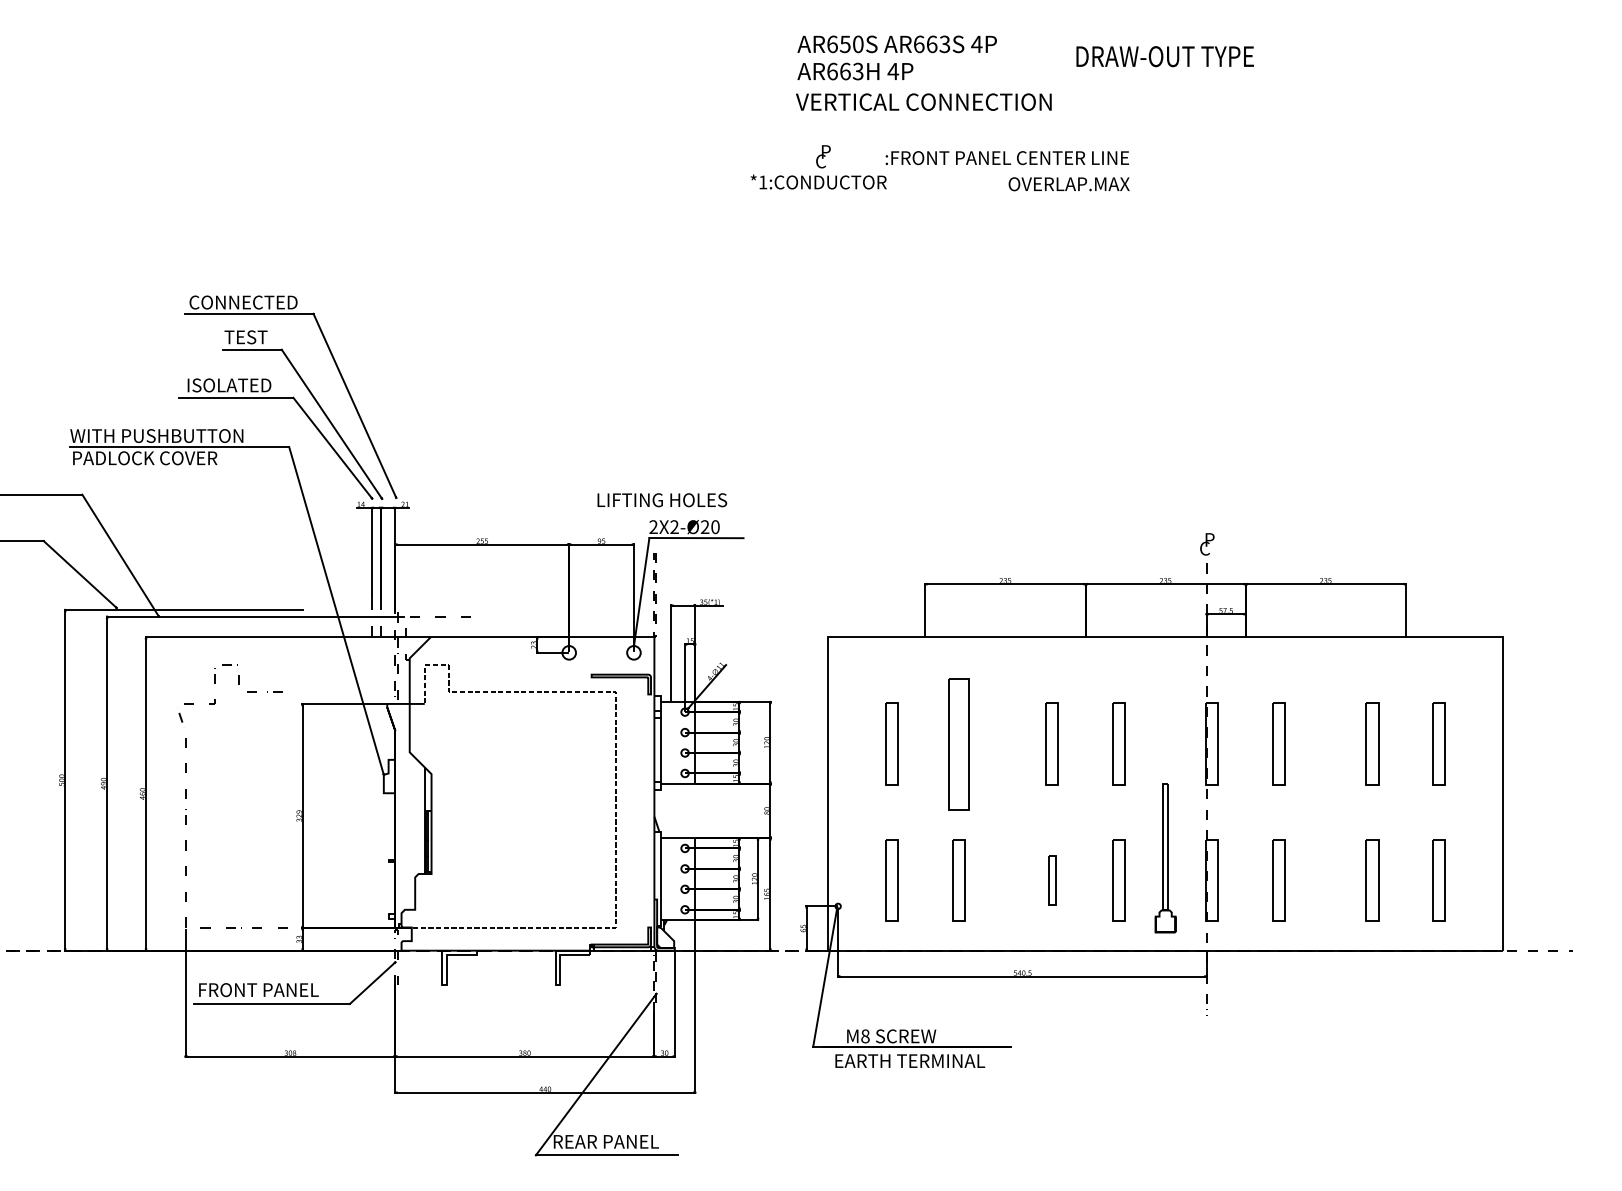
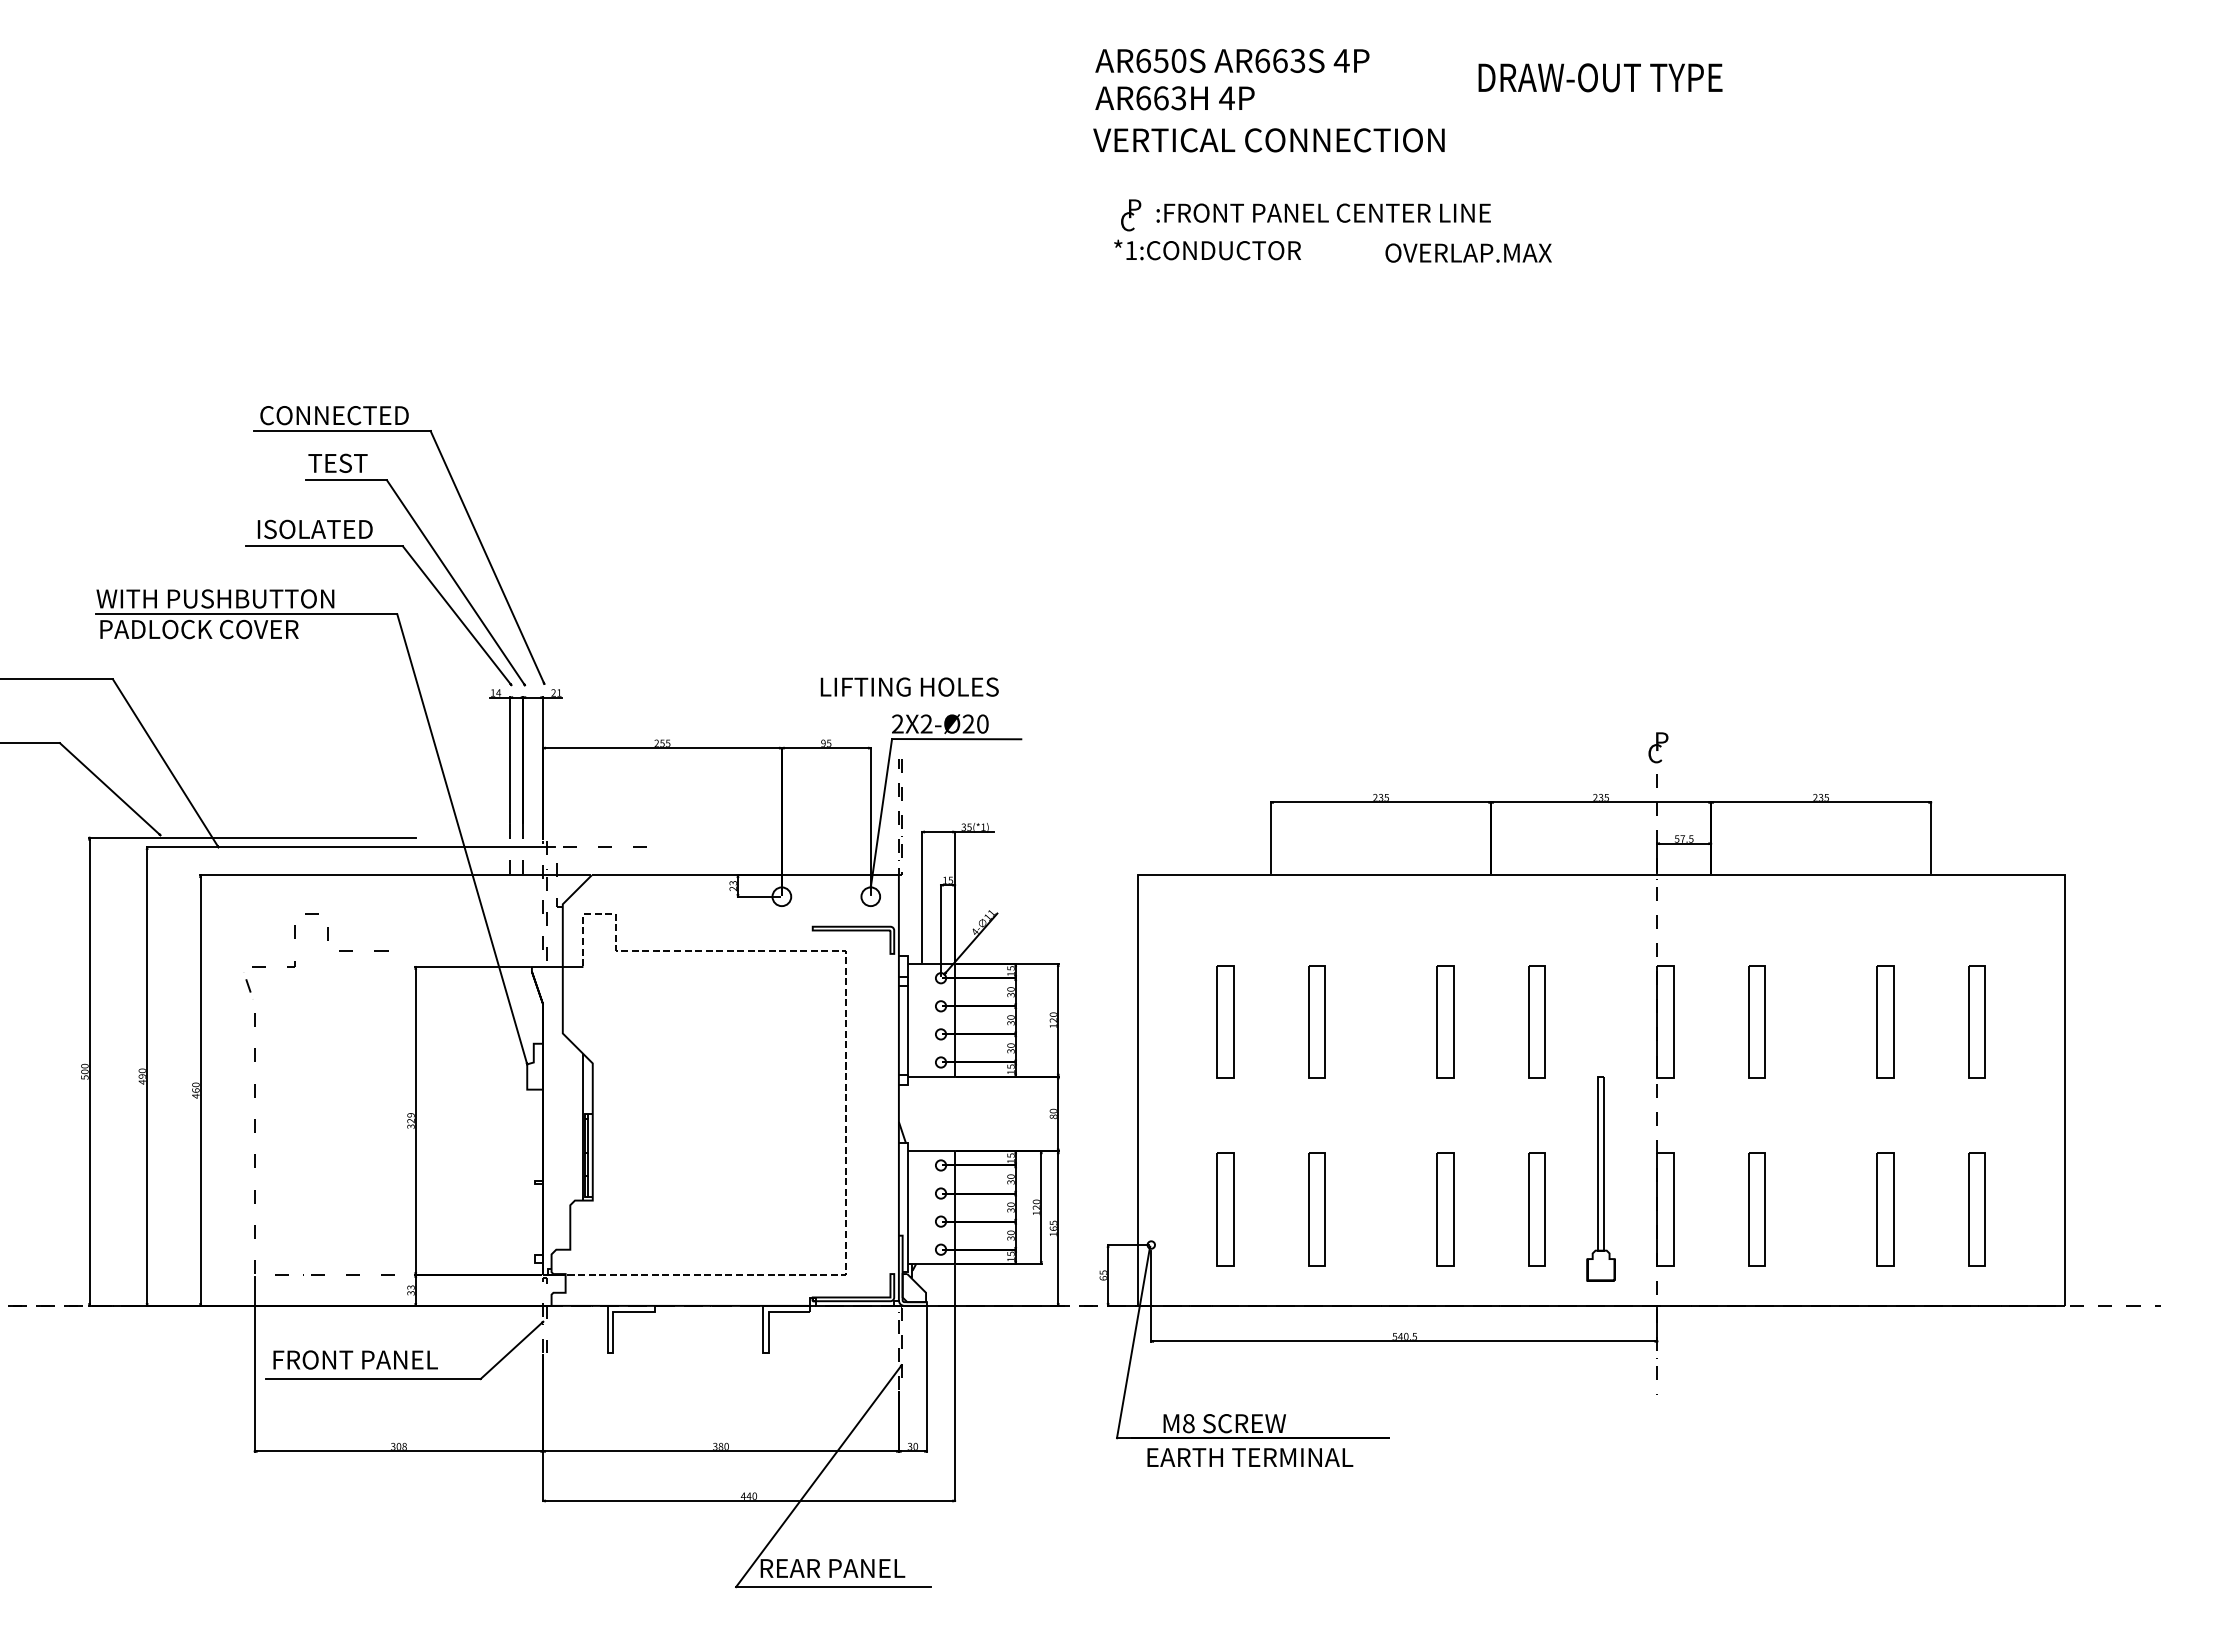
text: (1007, 157) -> (1323, 212), moved
text: (818, 181) -> (1207, 249), moved
part: (958, 743) -> (1316, 1021), size x0.62
part: (1052, 880) -> (1445, 1209), size x1.67

